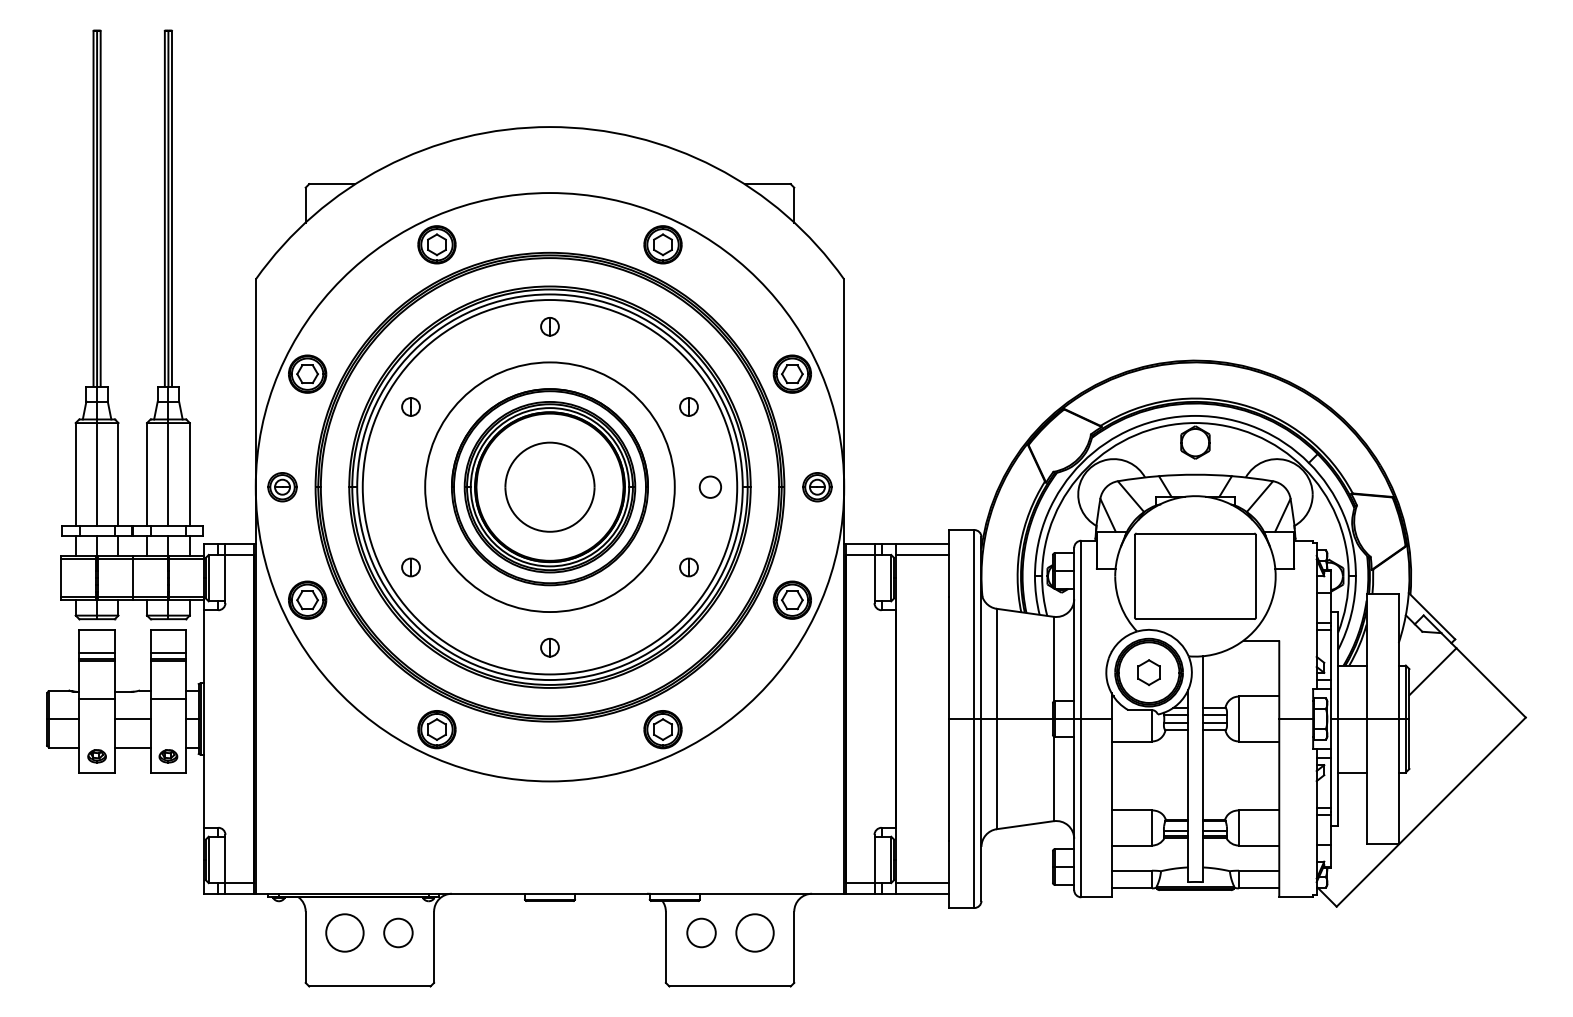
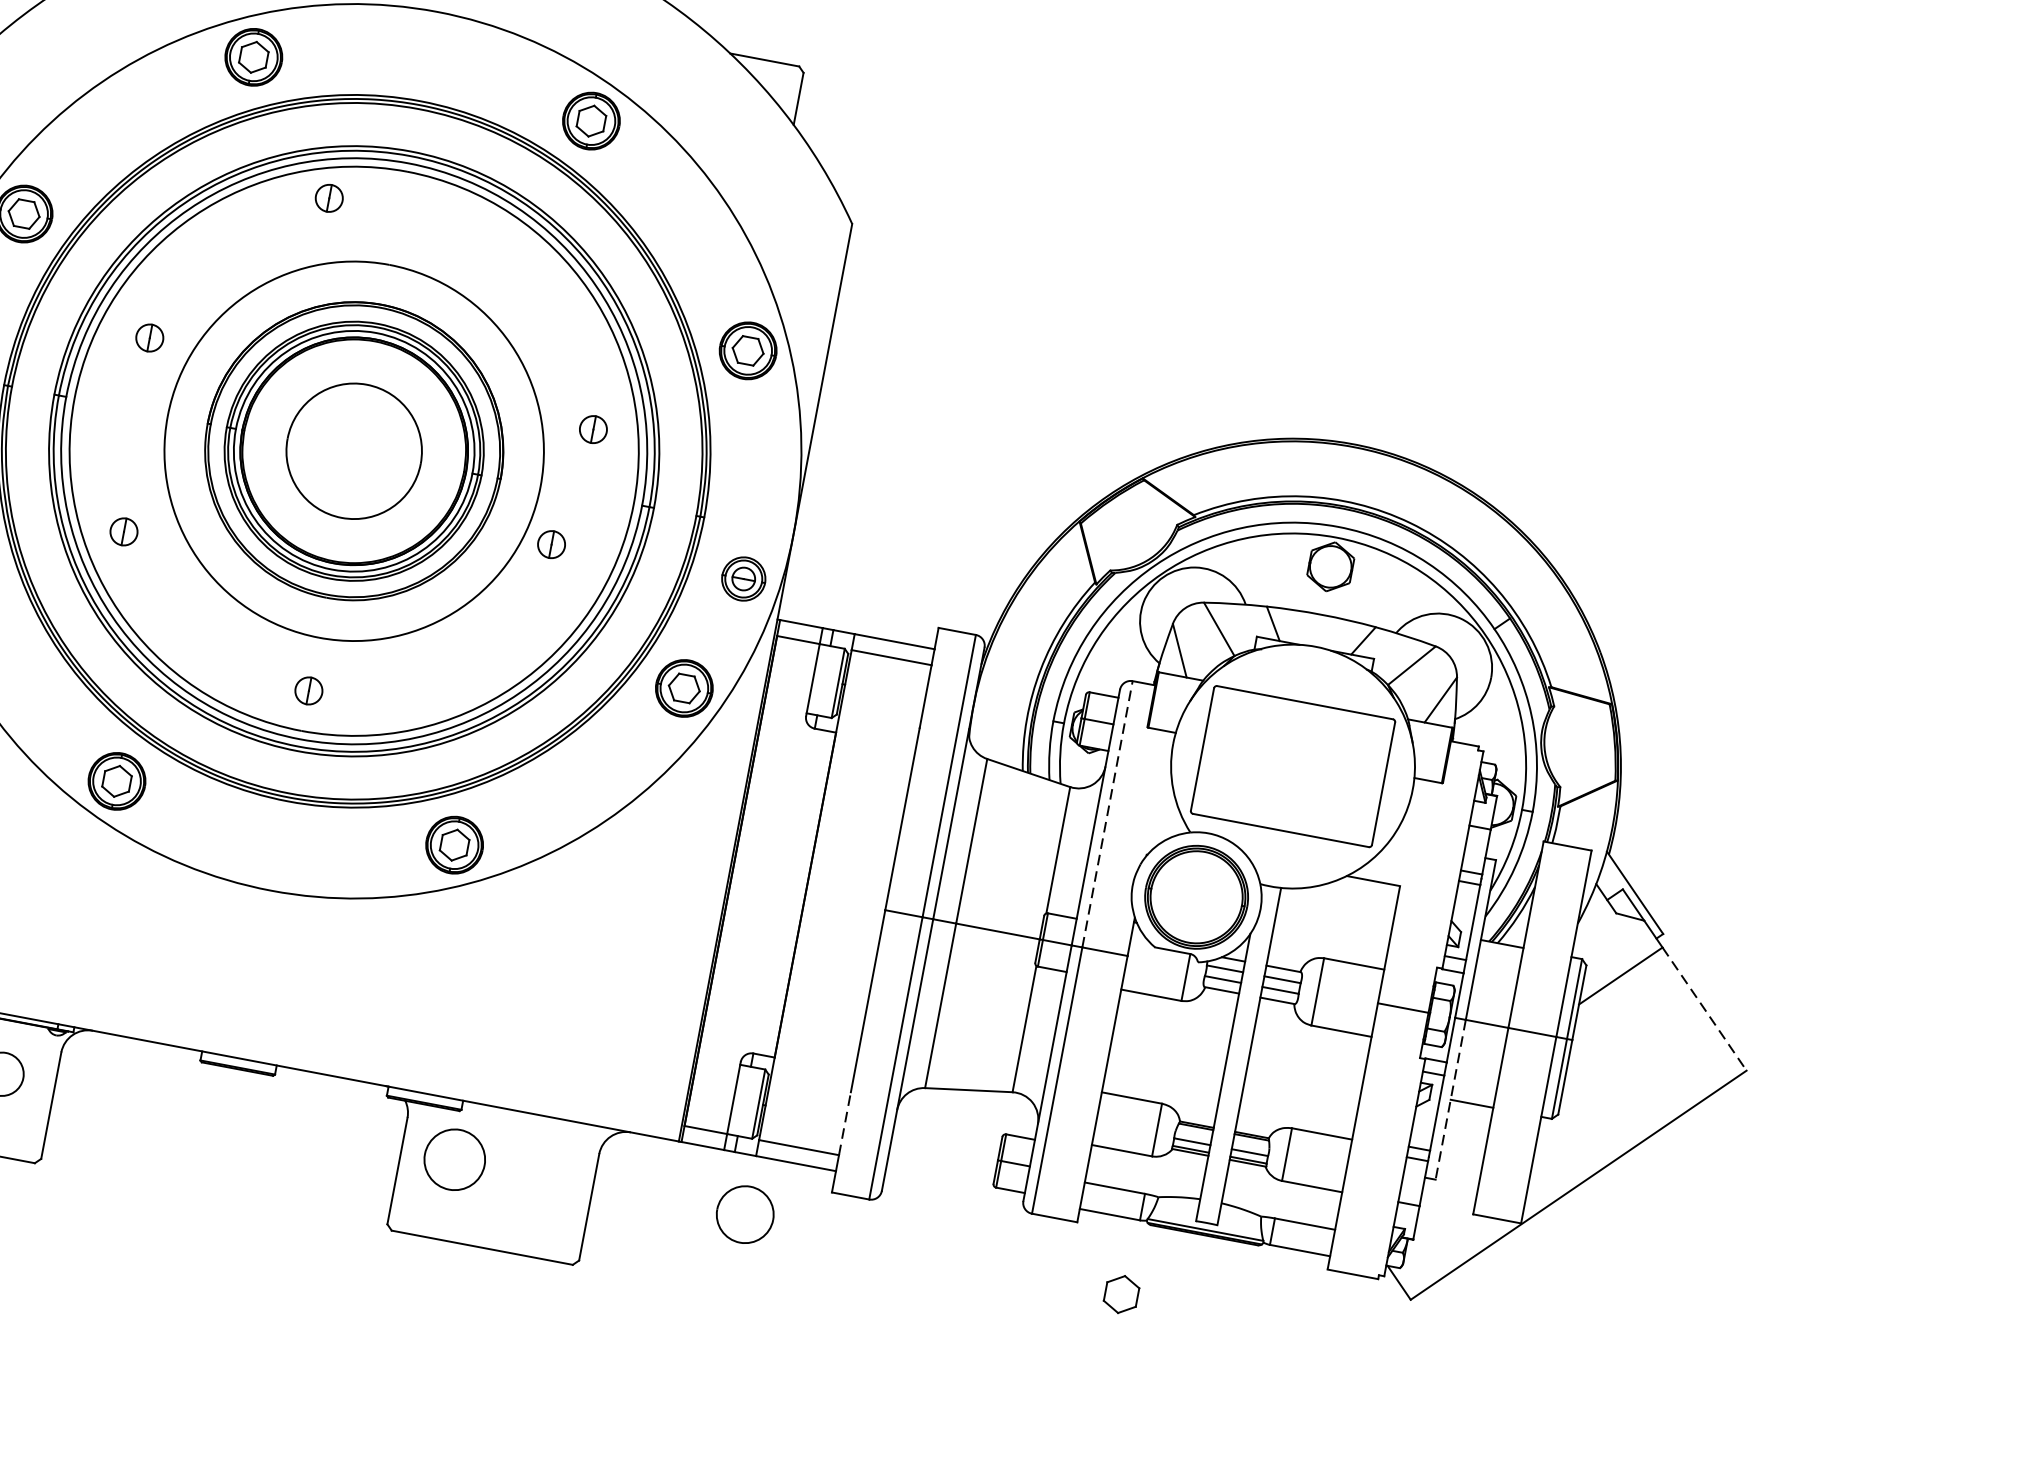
part: (549, 326) -> (328, 197), moved
part: (410, 406) -> (149, 337), moved
part: (688, 406) -> (592, 428), moved
circle: (709, 486) -> (592, 495), removed
part: (817, 487) -> (743, 579), moved
part: (688, 567) -> (550, 544), moved
line: (1081, 629) -> (1107, 813), solid -> dashed
part: (1148, 672) -> (1120, 1294), moved
line: (1491, 683) -> (1704, 1010), solid -> dashed
line: (1338, 773) -> (1451, 1101), solid -> dashed
line: (949, 861) -> (845, 1123), solid -> dashed
circle: (701, 932) -> (454, 1159), size x1.4
part: (754, 932) -> (744, 1213), moved

